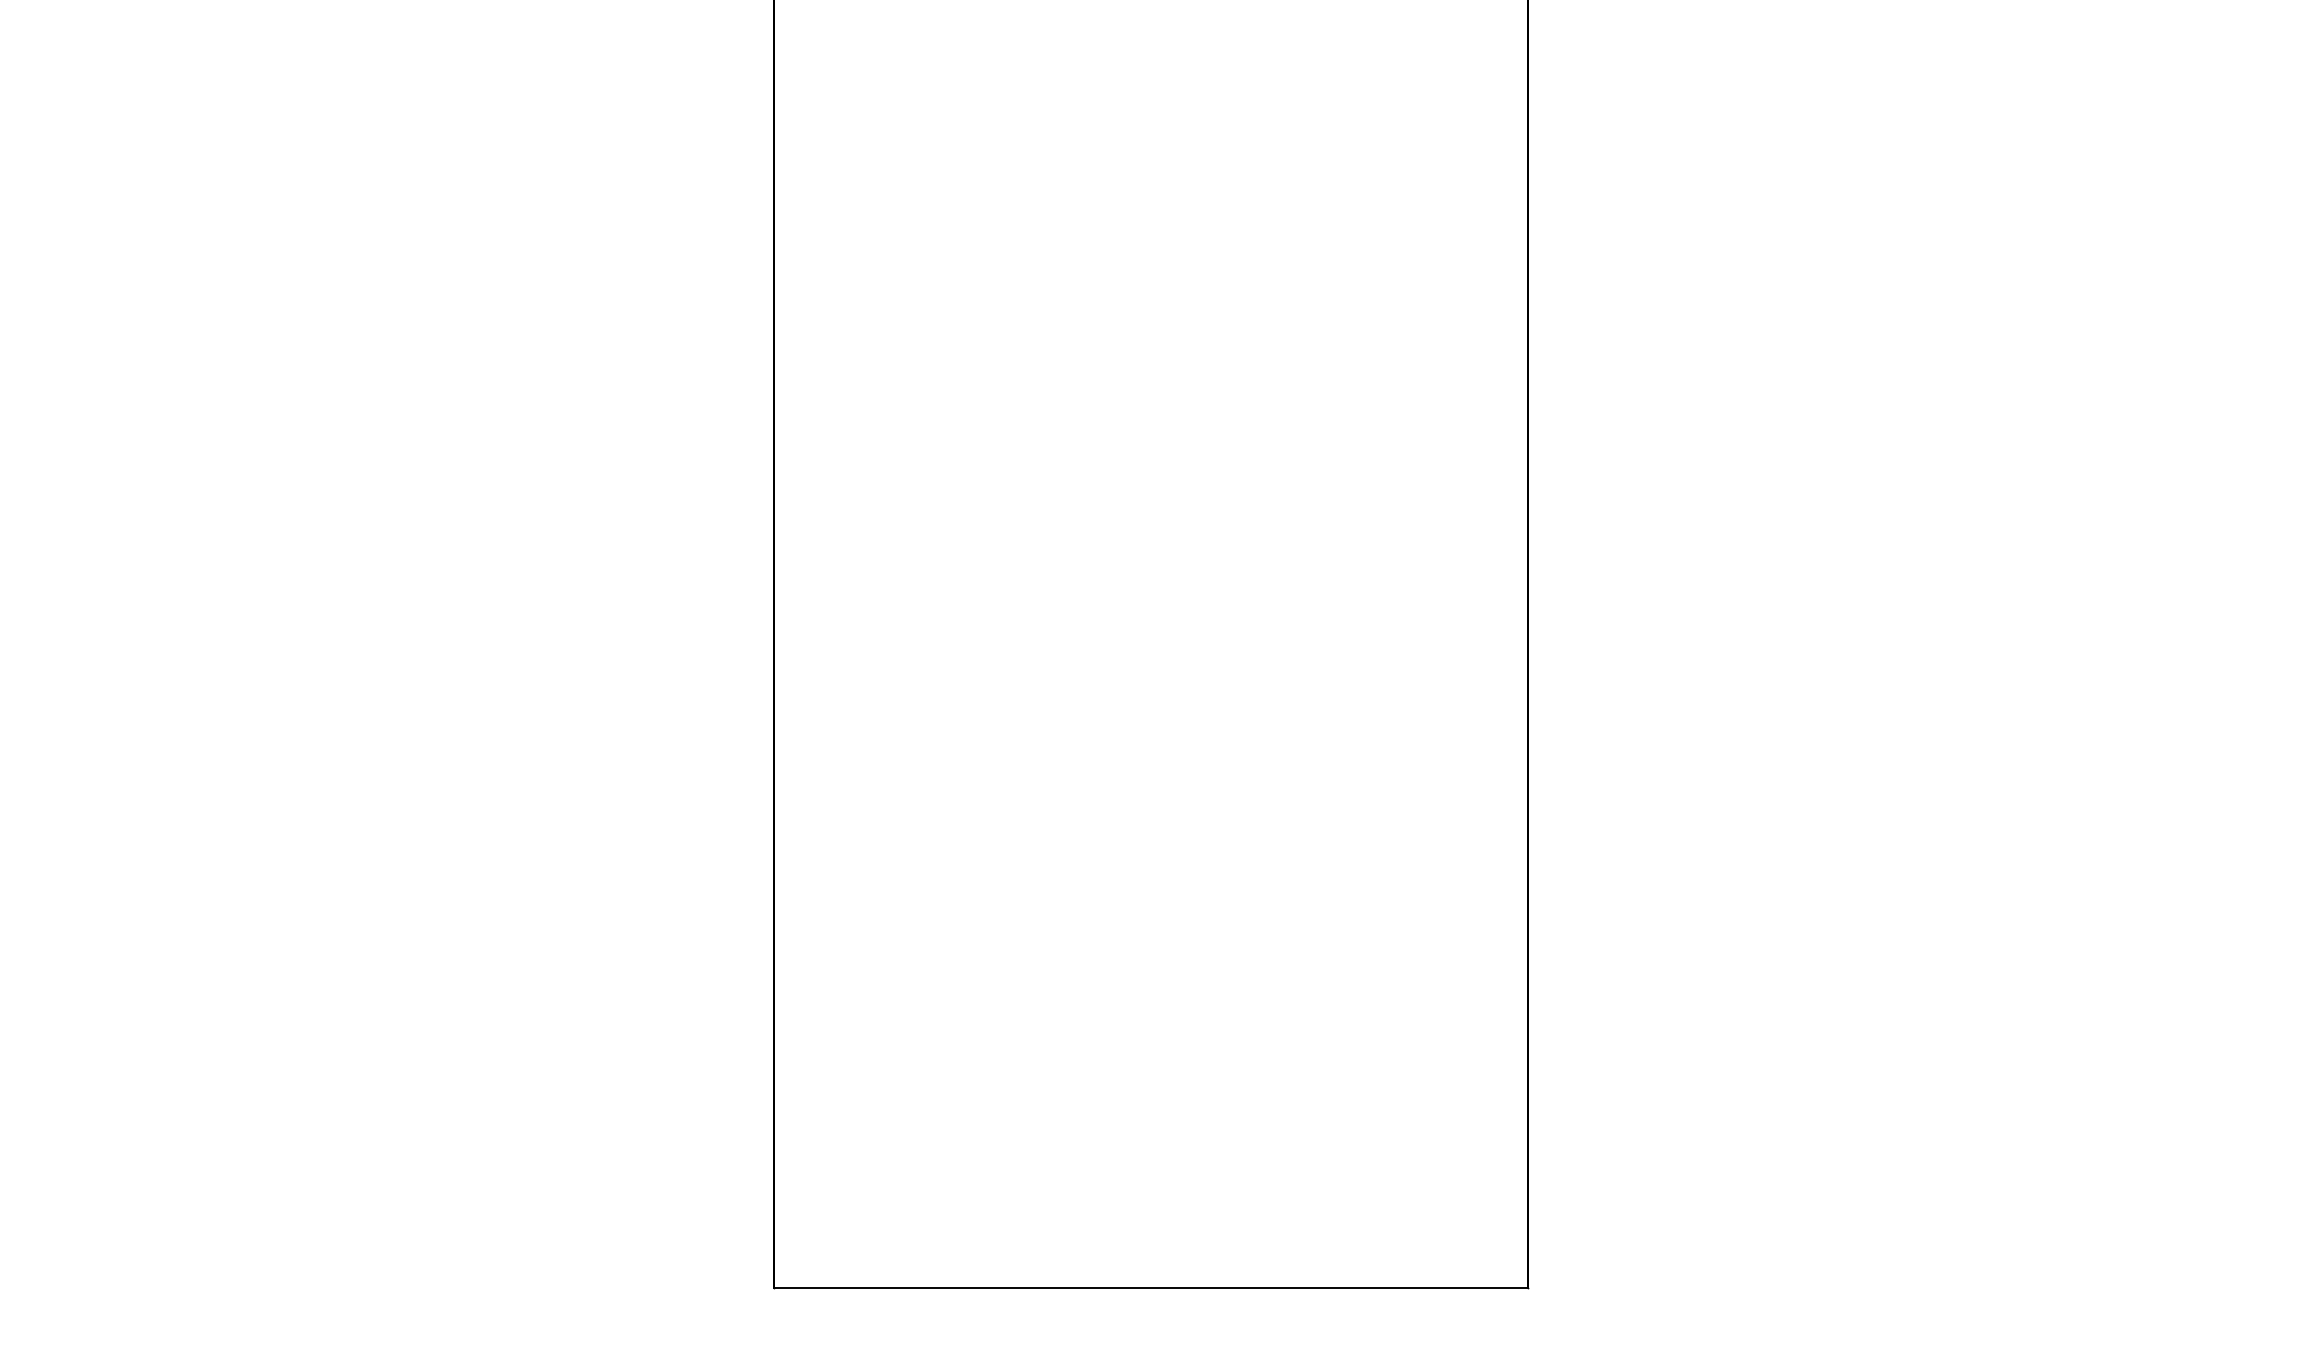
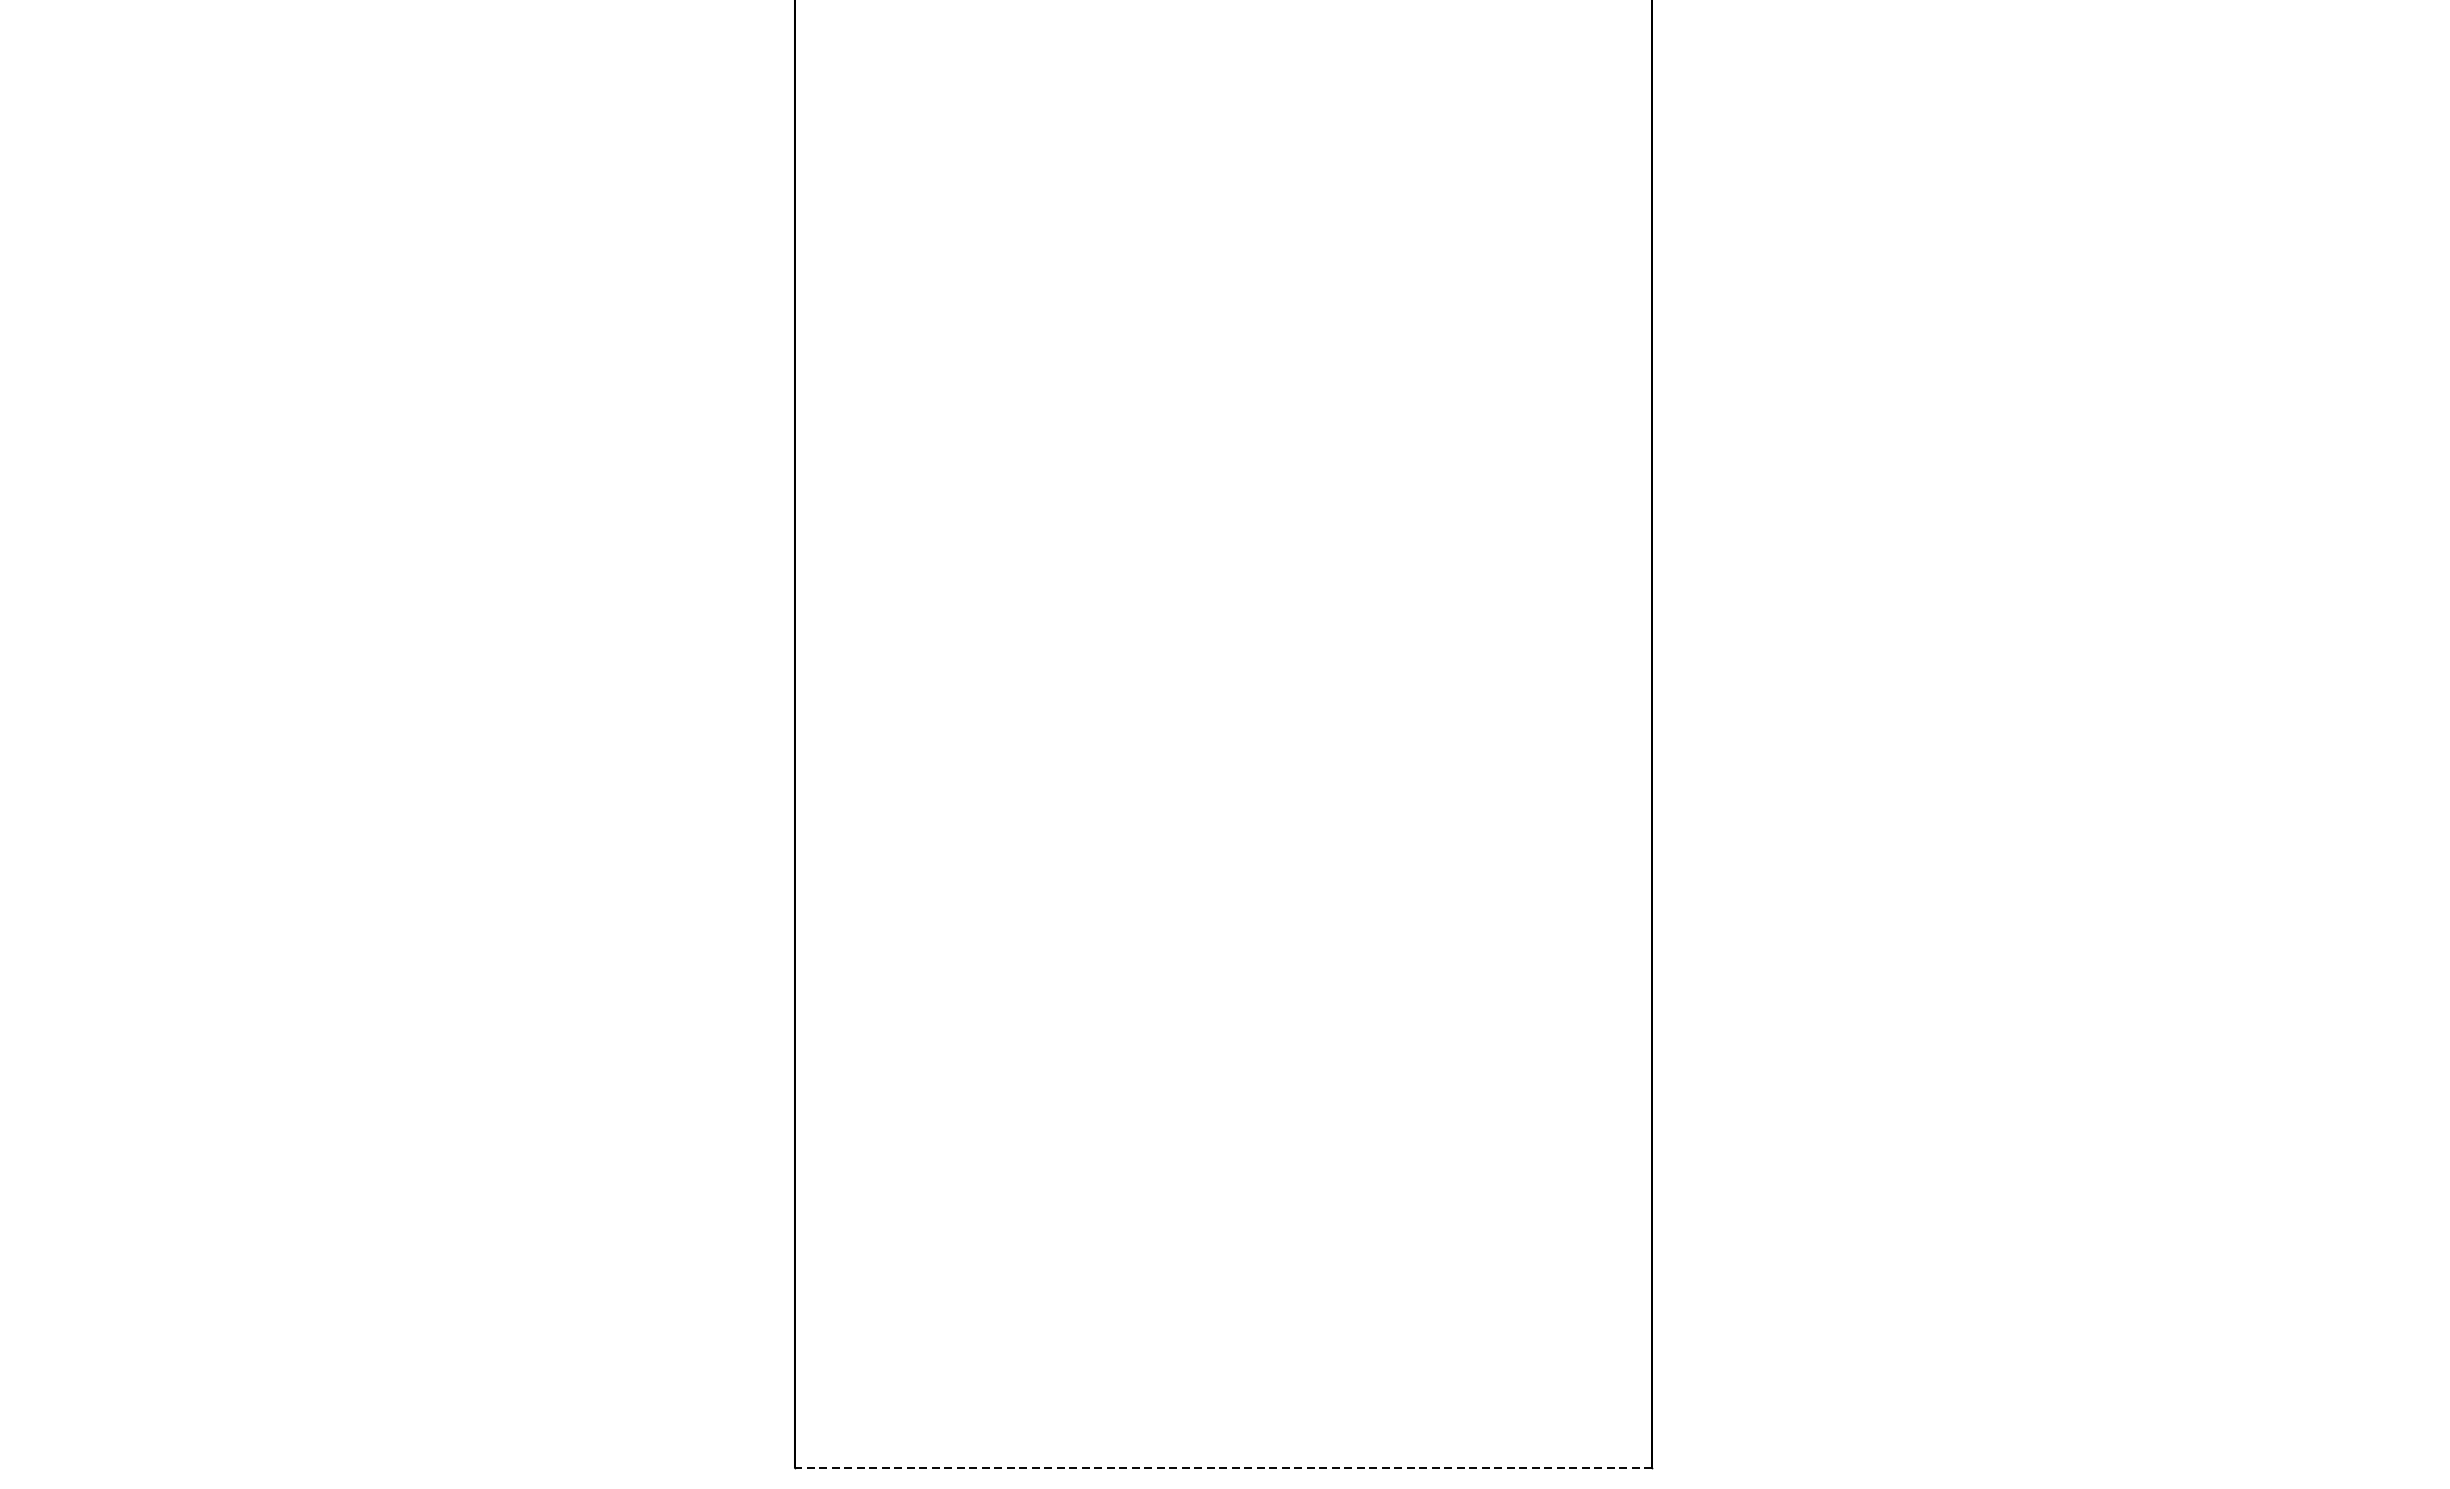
line: (1150, 1288) -> (1222, 1468), solid -> dashed

